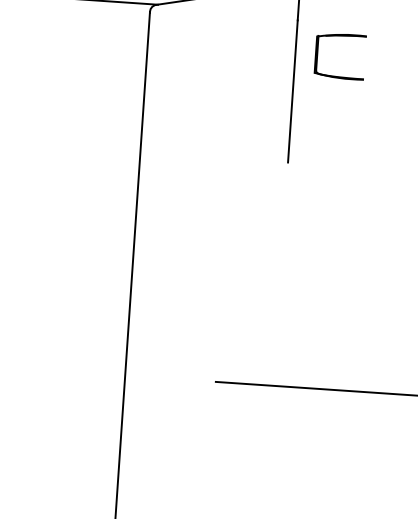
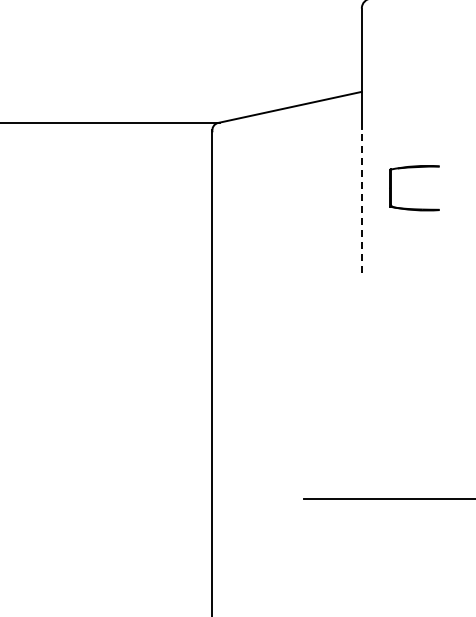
part: (341, 36) -> (414, 168), moved
line: (292, 91) -> (361, 200), solid -> dashed

